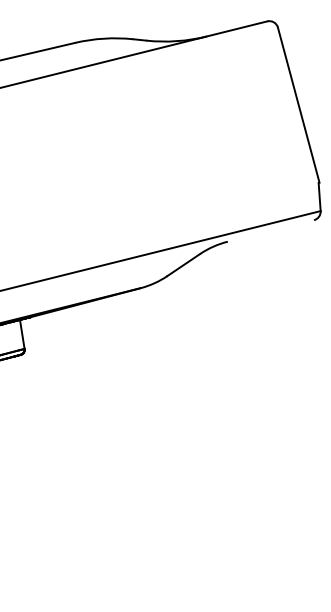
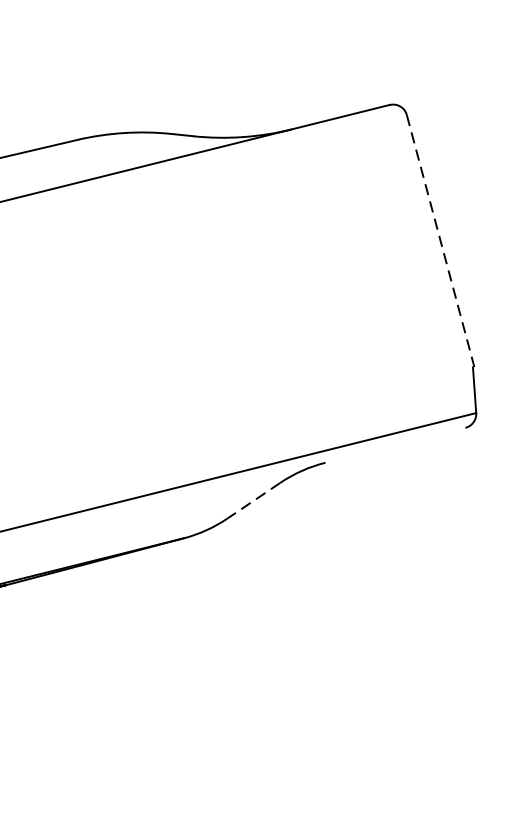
line: (298, 105) -> (440, 241), solid -> dashed
line: (183, 265) -> (253, 501), solid -> dashed

